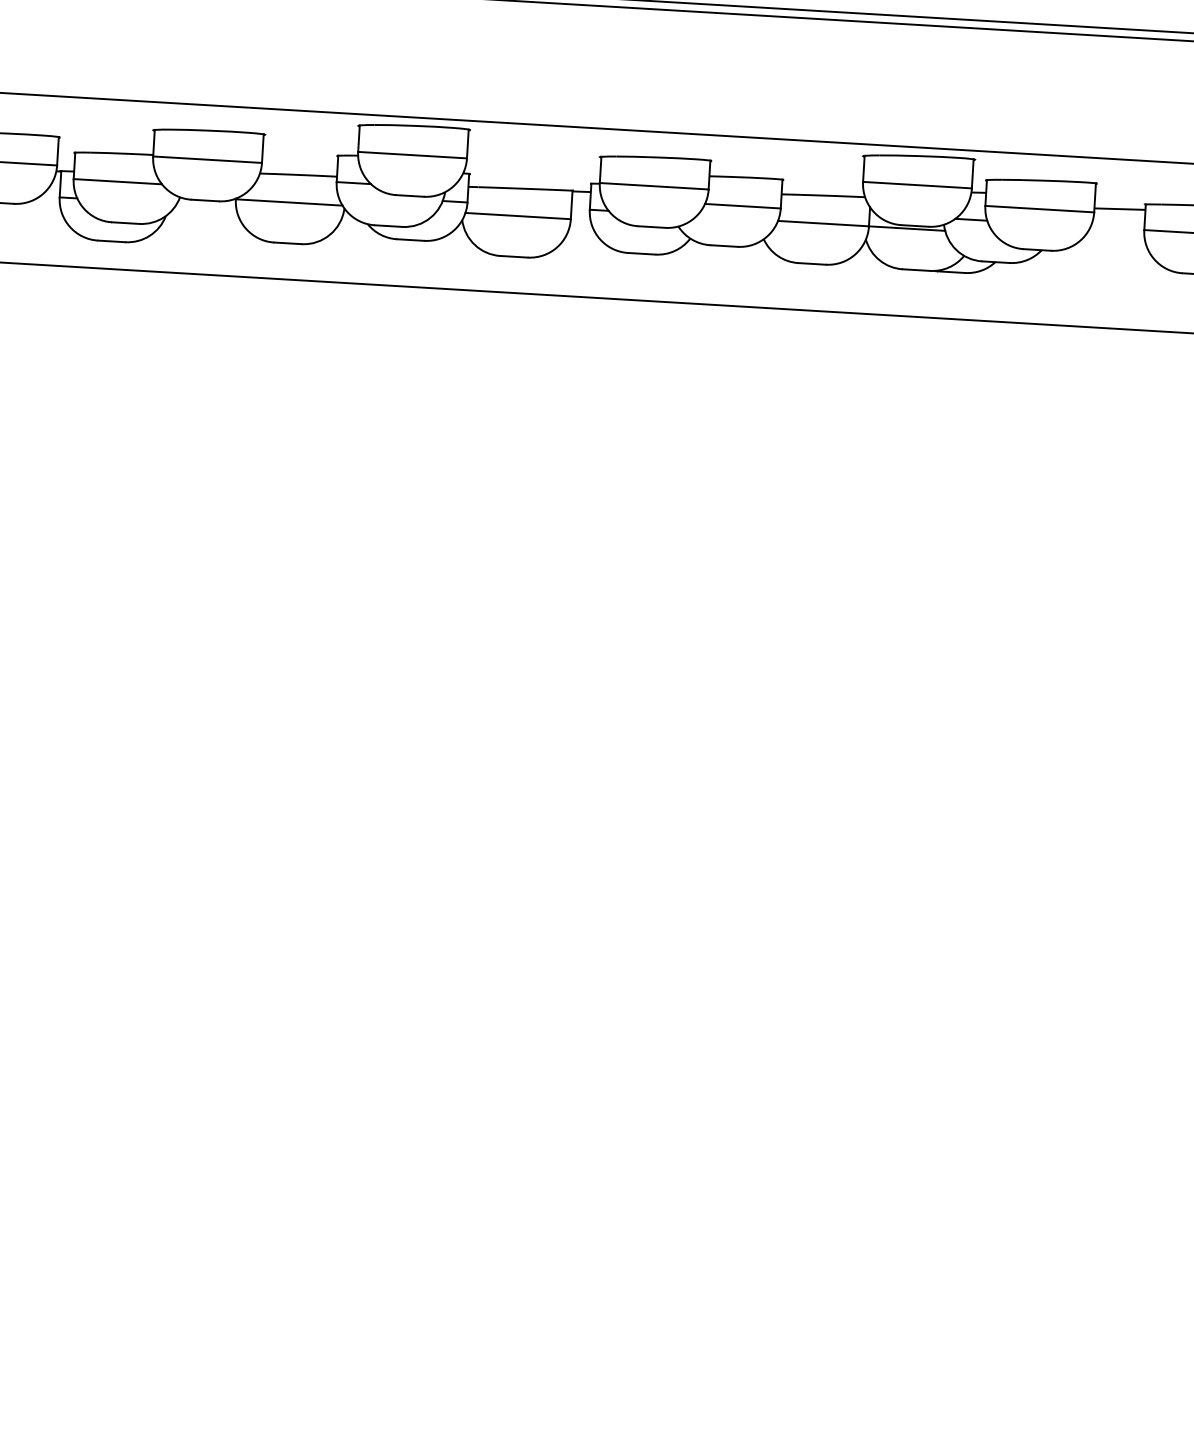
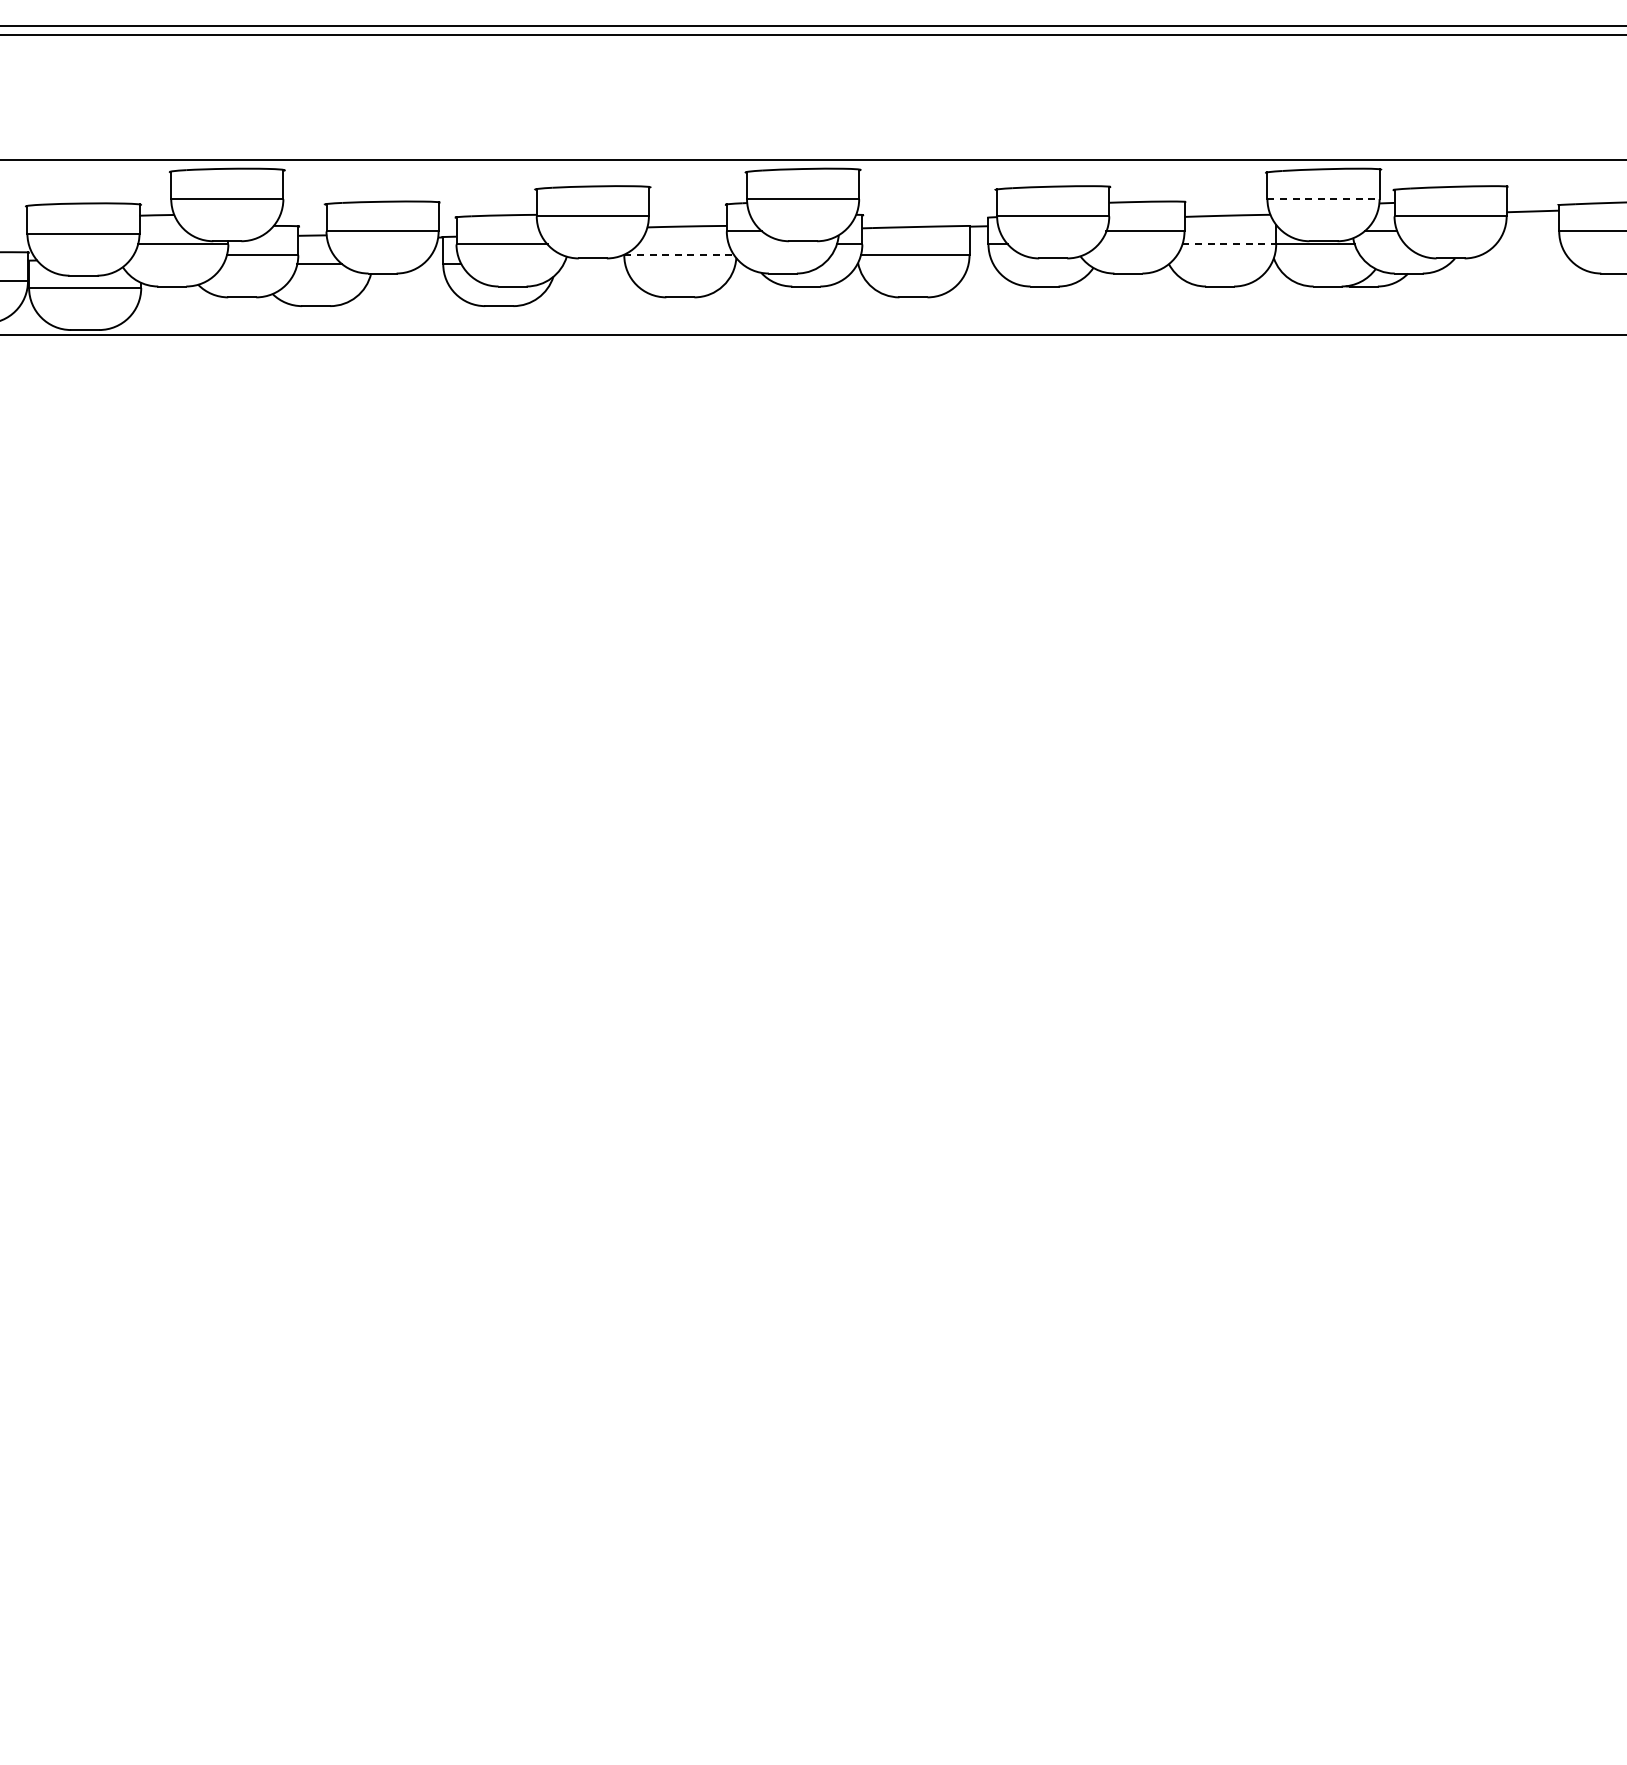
line: (918, 185) -> (1324, 199), solid -> dashed
line: (289, 202) -> (679, 255), solid -> dashed
line: (823, 223) -> (1229, 244), solid -> dashed

